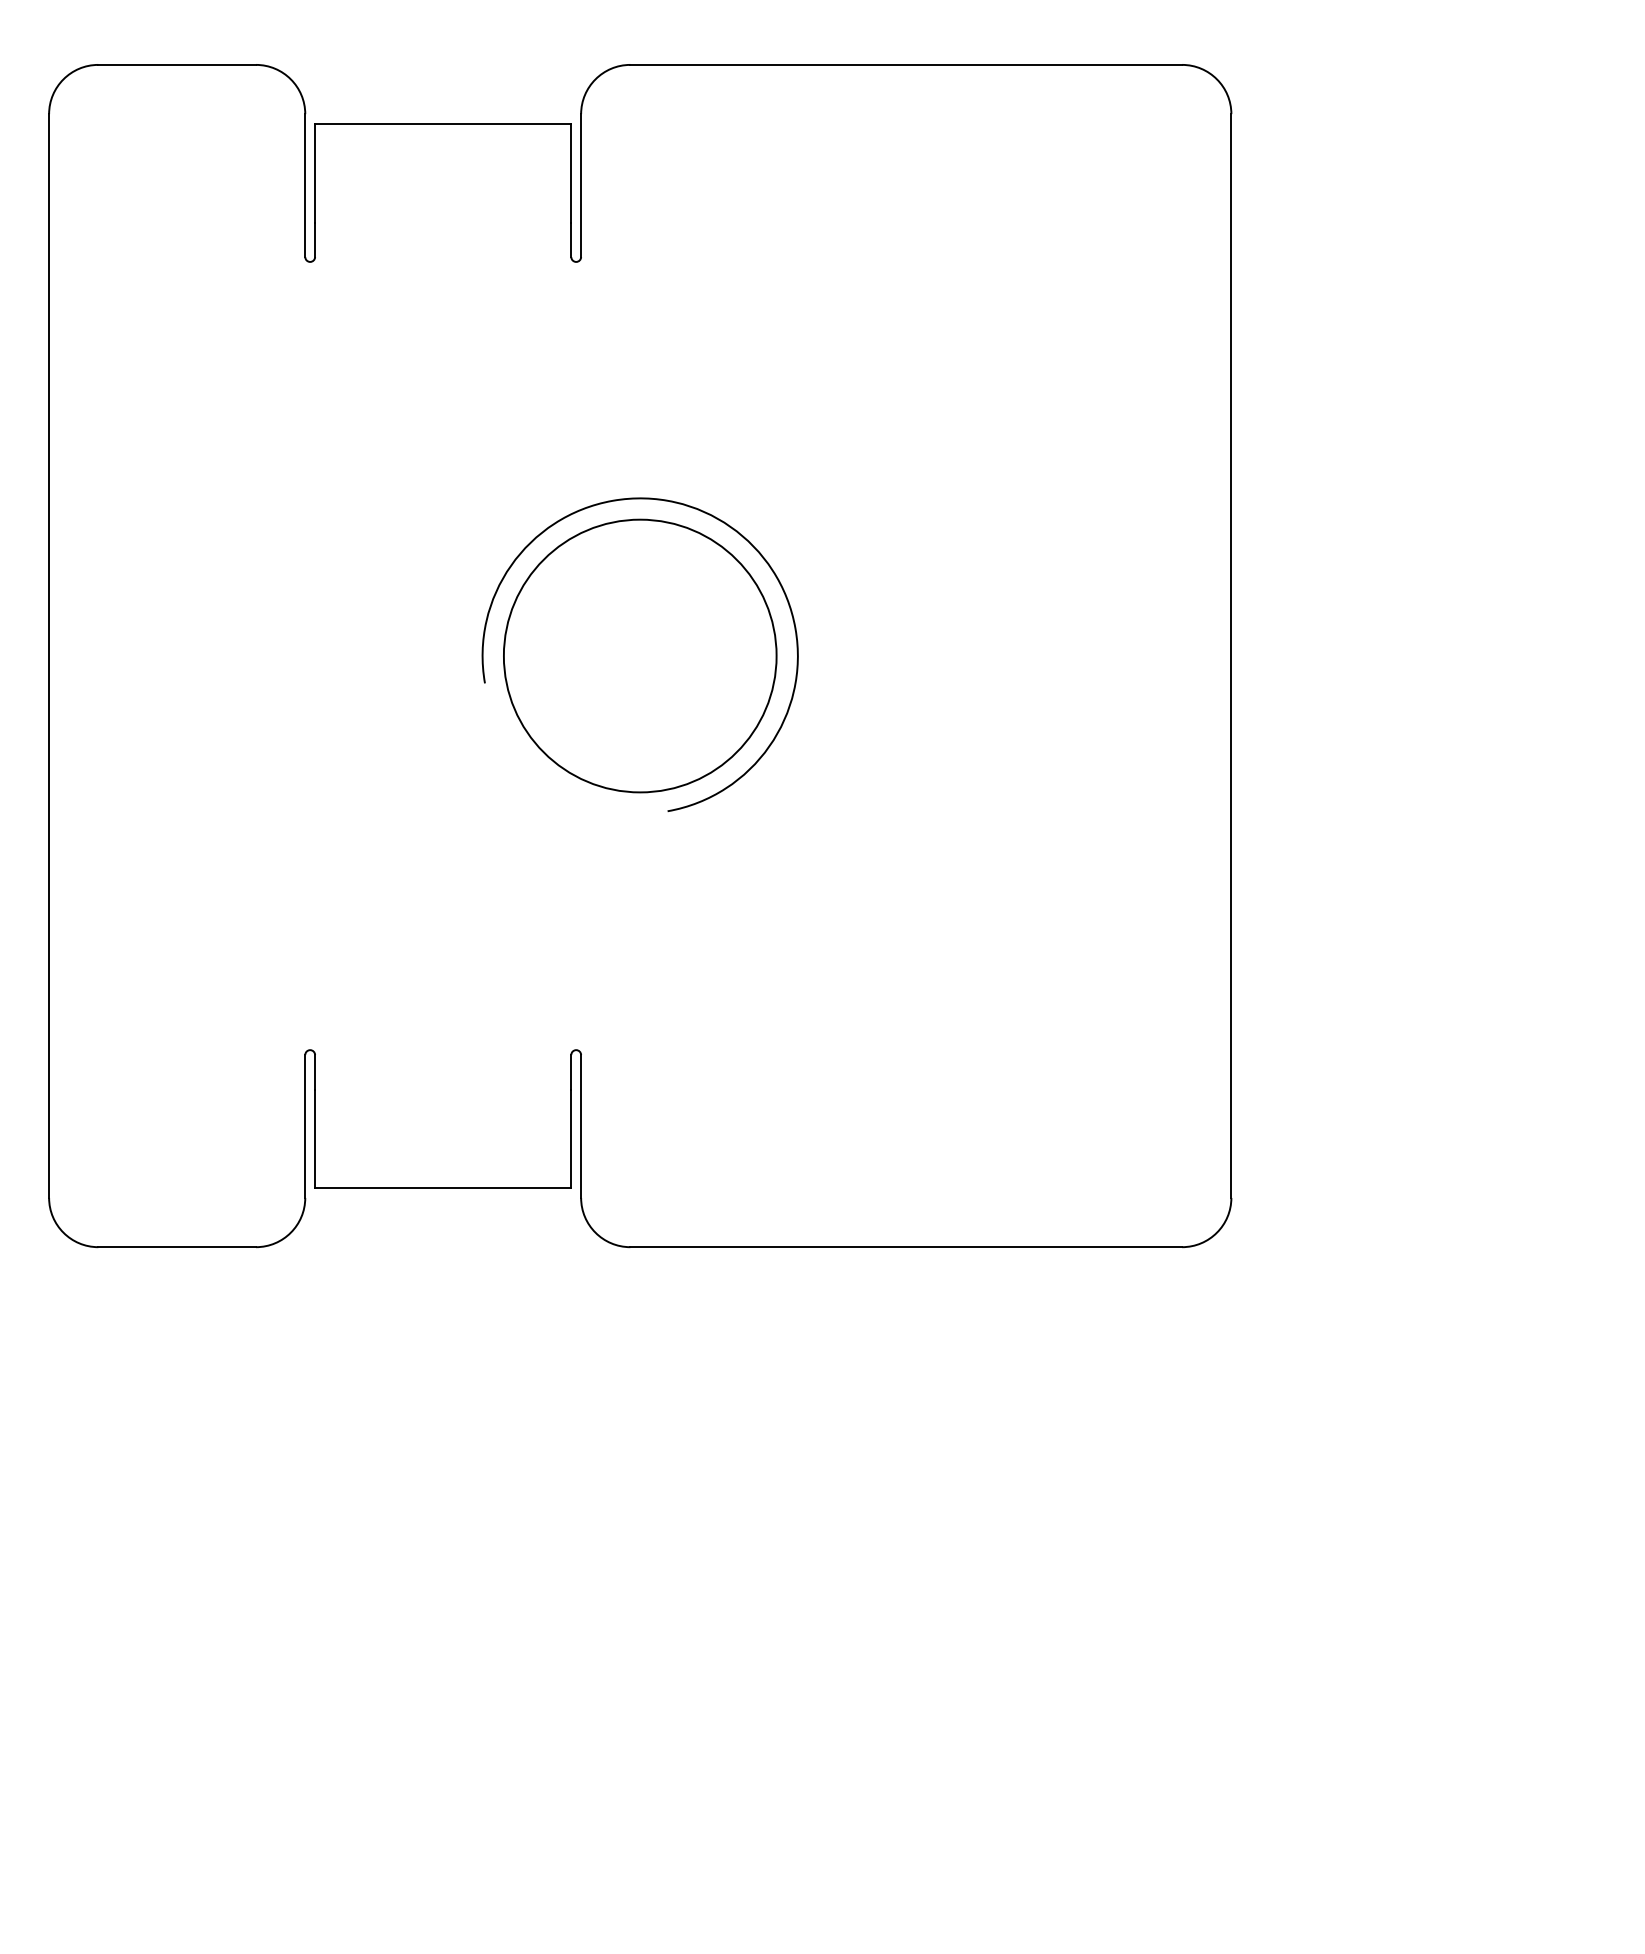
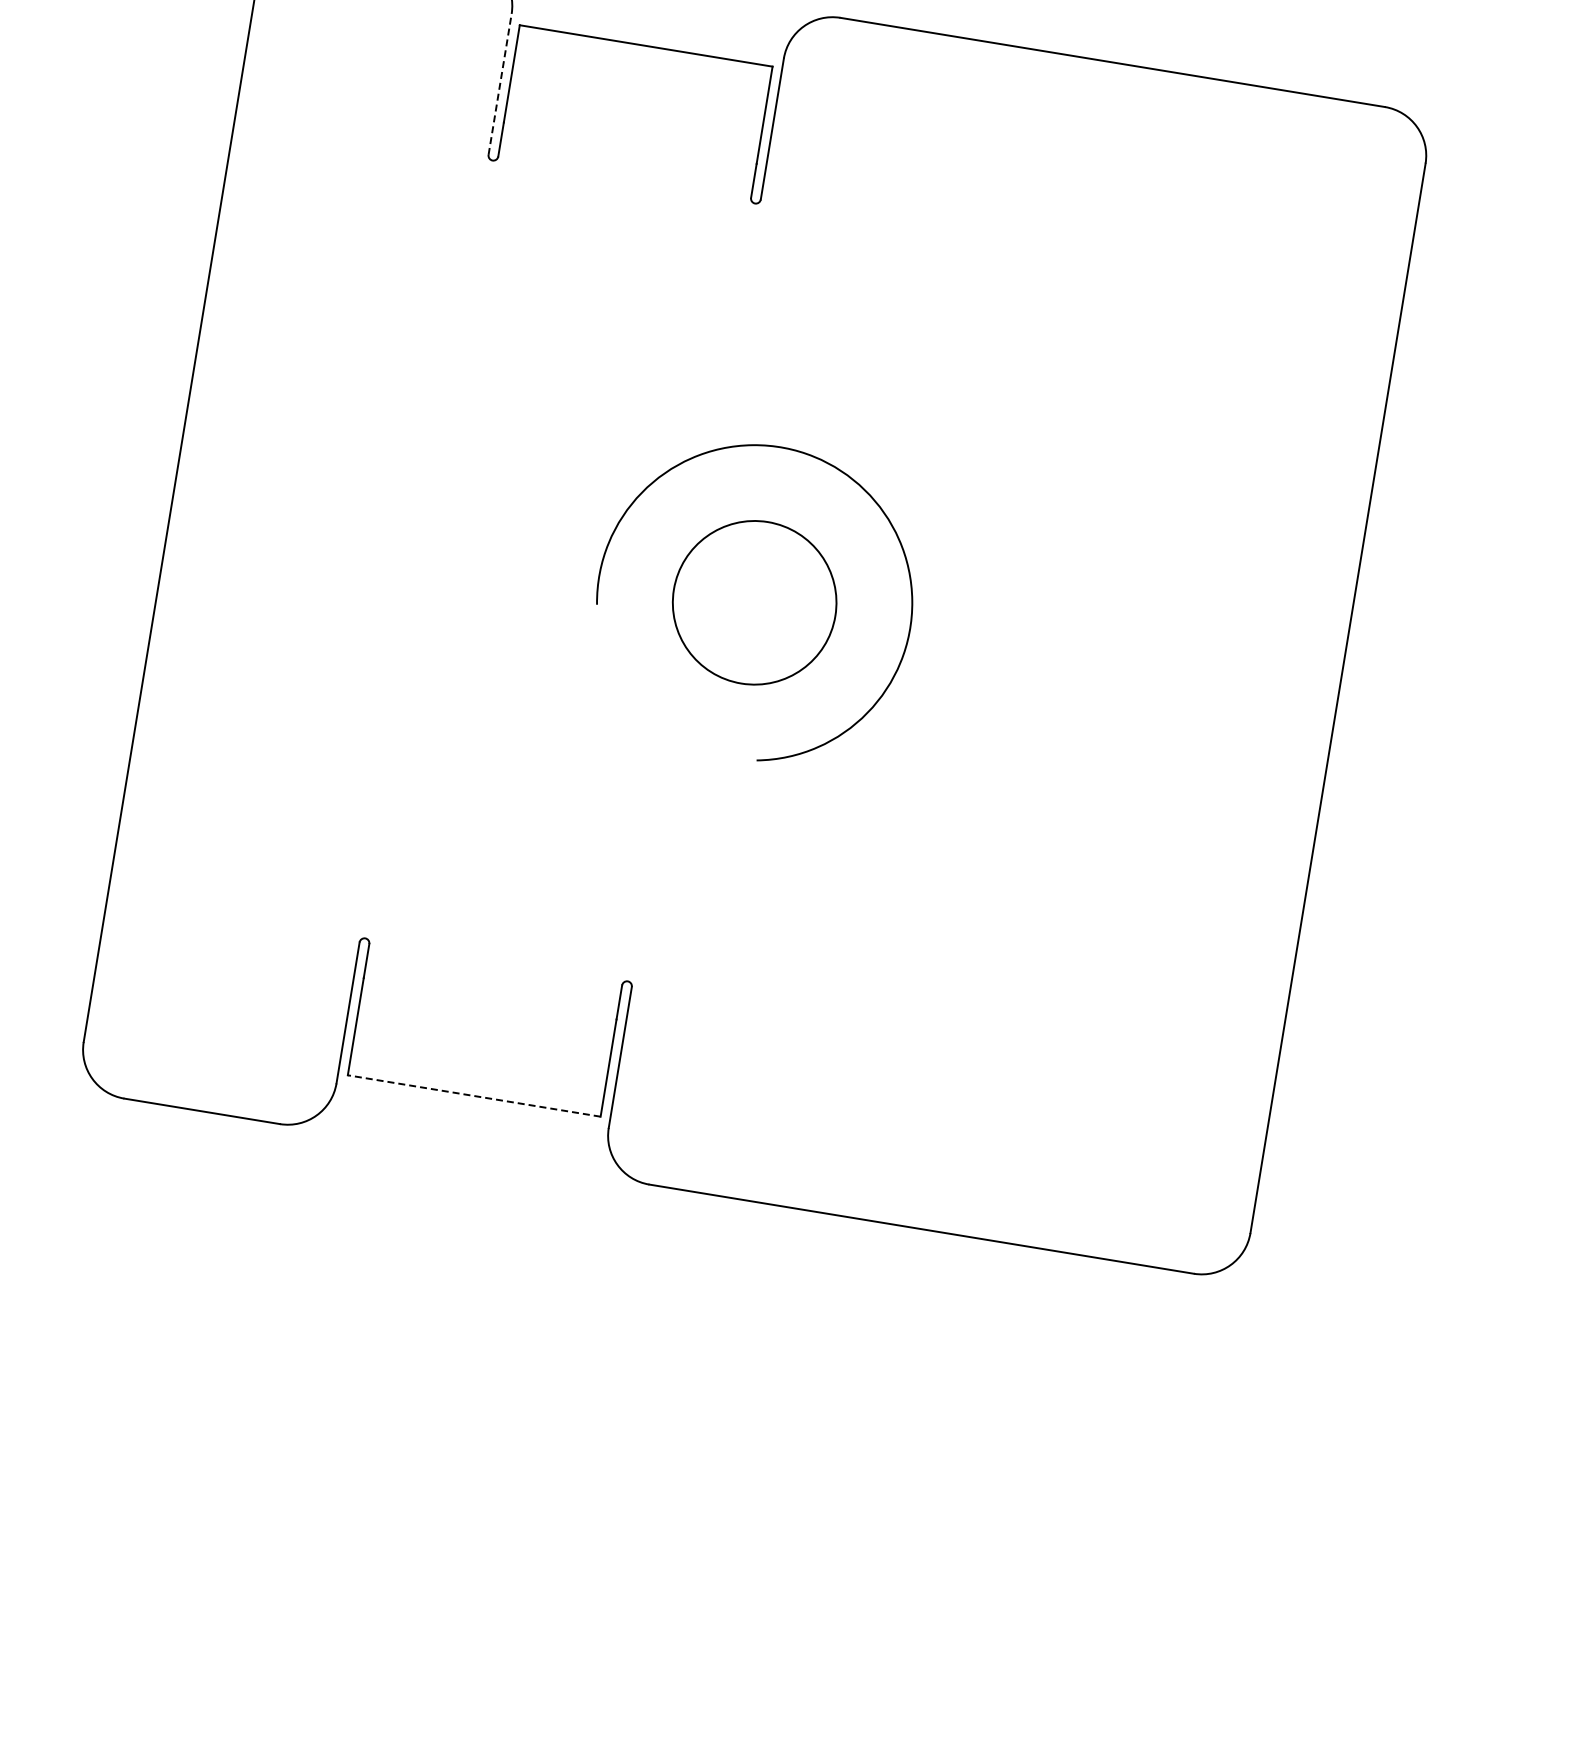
line: (305, 185) -> (500, 84), solid -> dashed
circle: (639, 655) -> (754, 602), size x0.6
line: (442, 1188) -> (473, 1096), solid -> dashed

